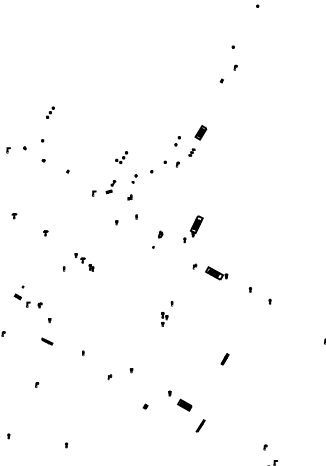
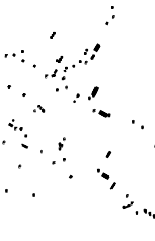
part: (49, 111) -> (52, 34), moved
part: (78, 261) -> (39, 108), size x0.7
part: (259, 295) -> (137, 124), moved
part: (165, 312) -> (61, 143), moved
part: (187, 410) -> (106, 178), moved

